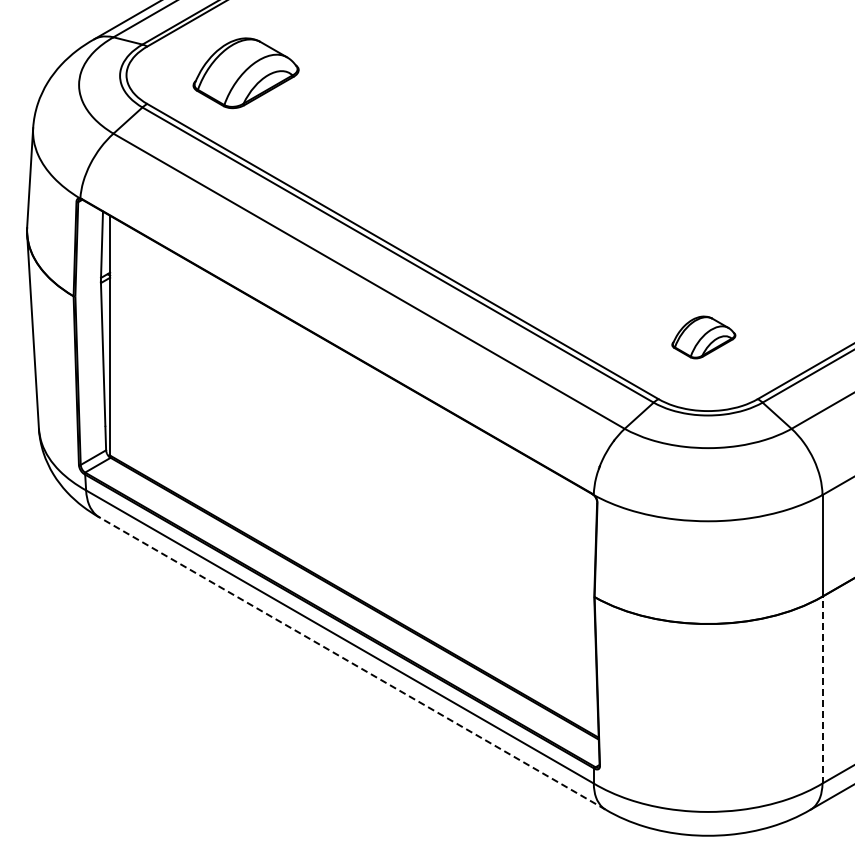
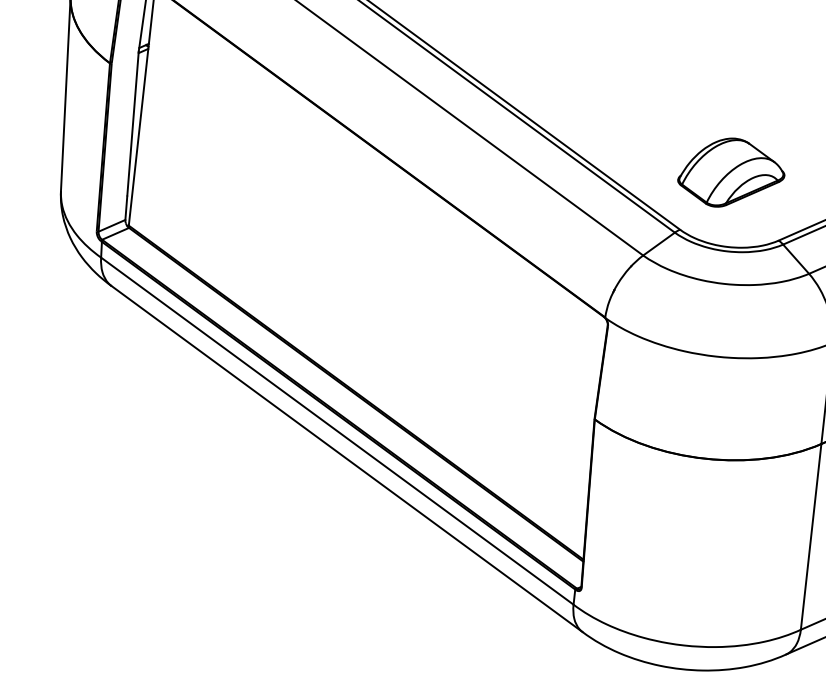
part: (703, 337) -> (731, 173), size x1.67
line: (352, 663) -> (346, 458), dashed -> solid
line: (822, 689) -> (811, 536), dashed -> solid

